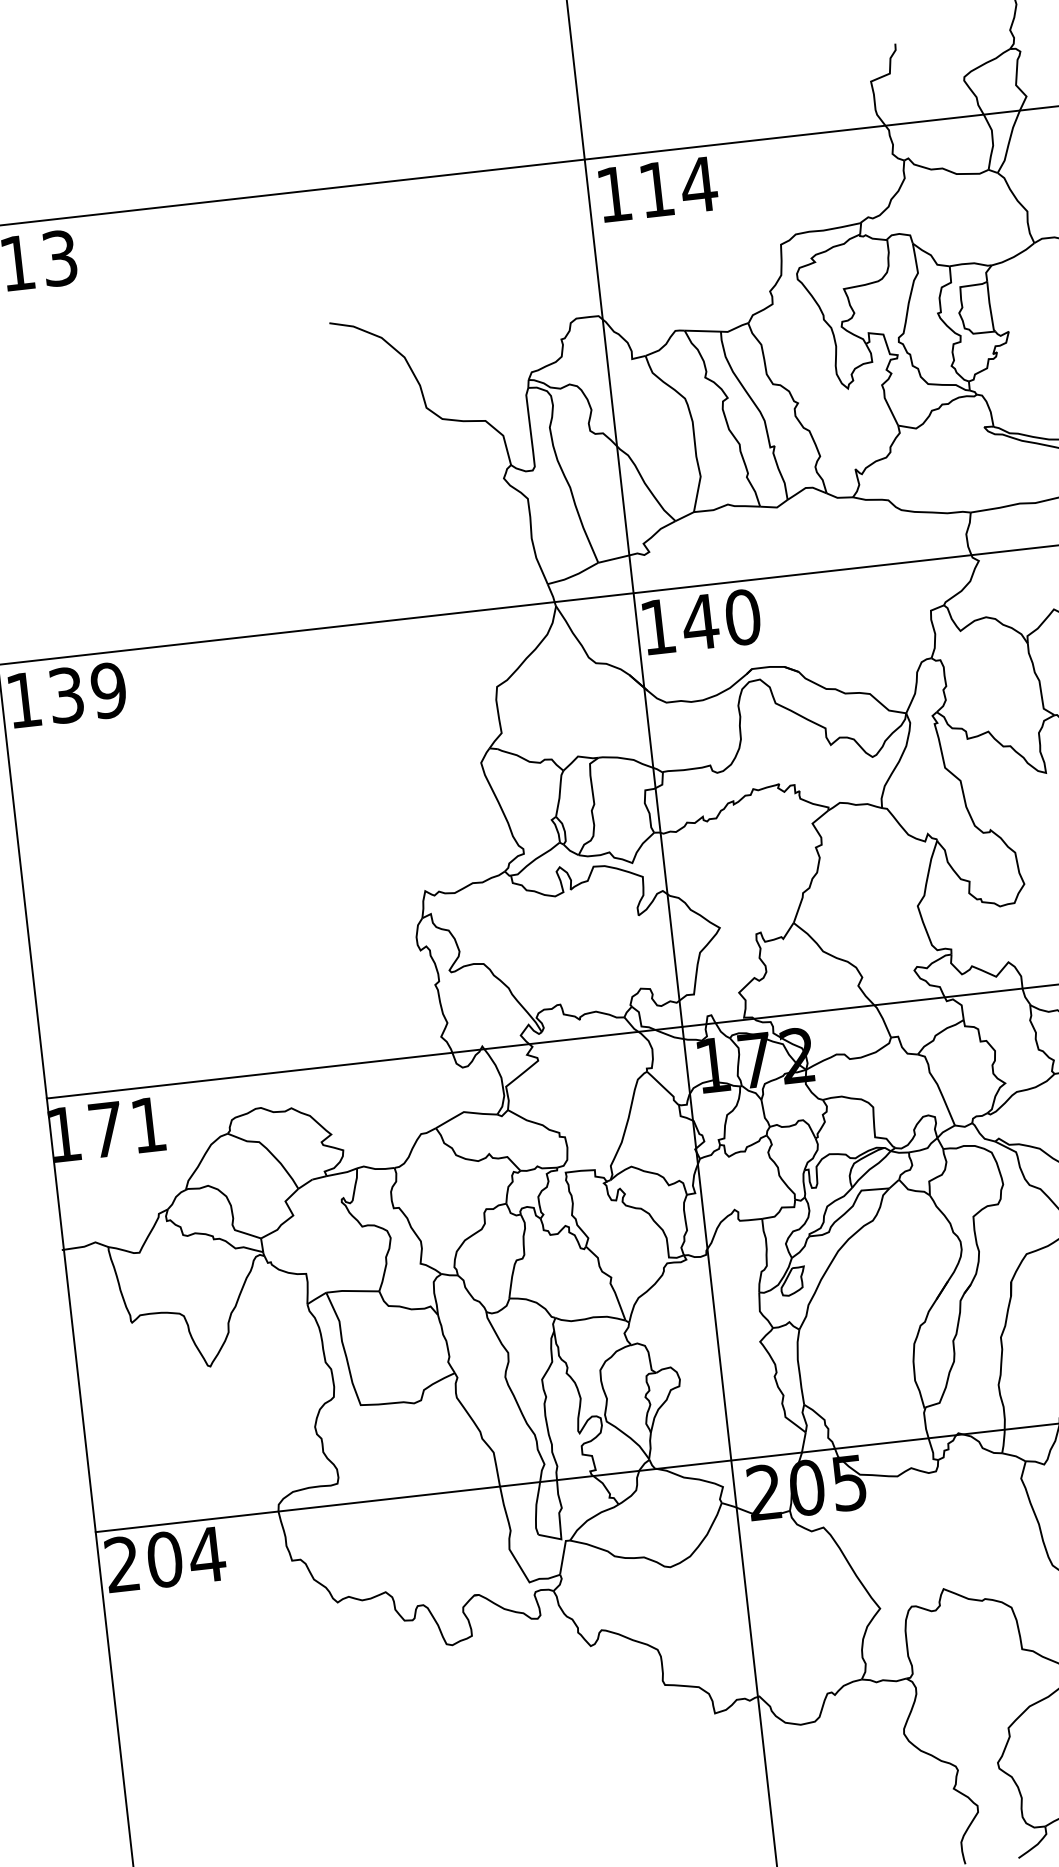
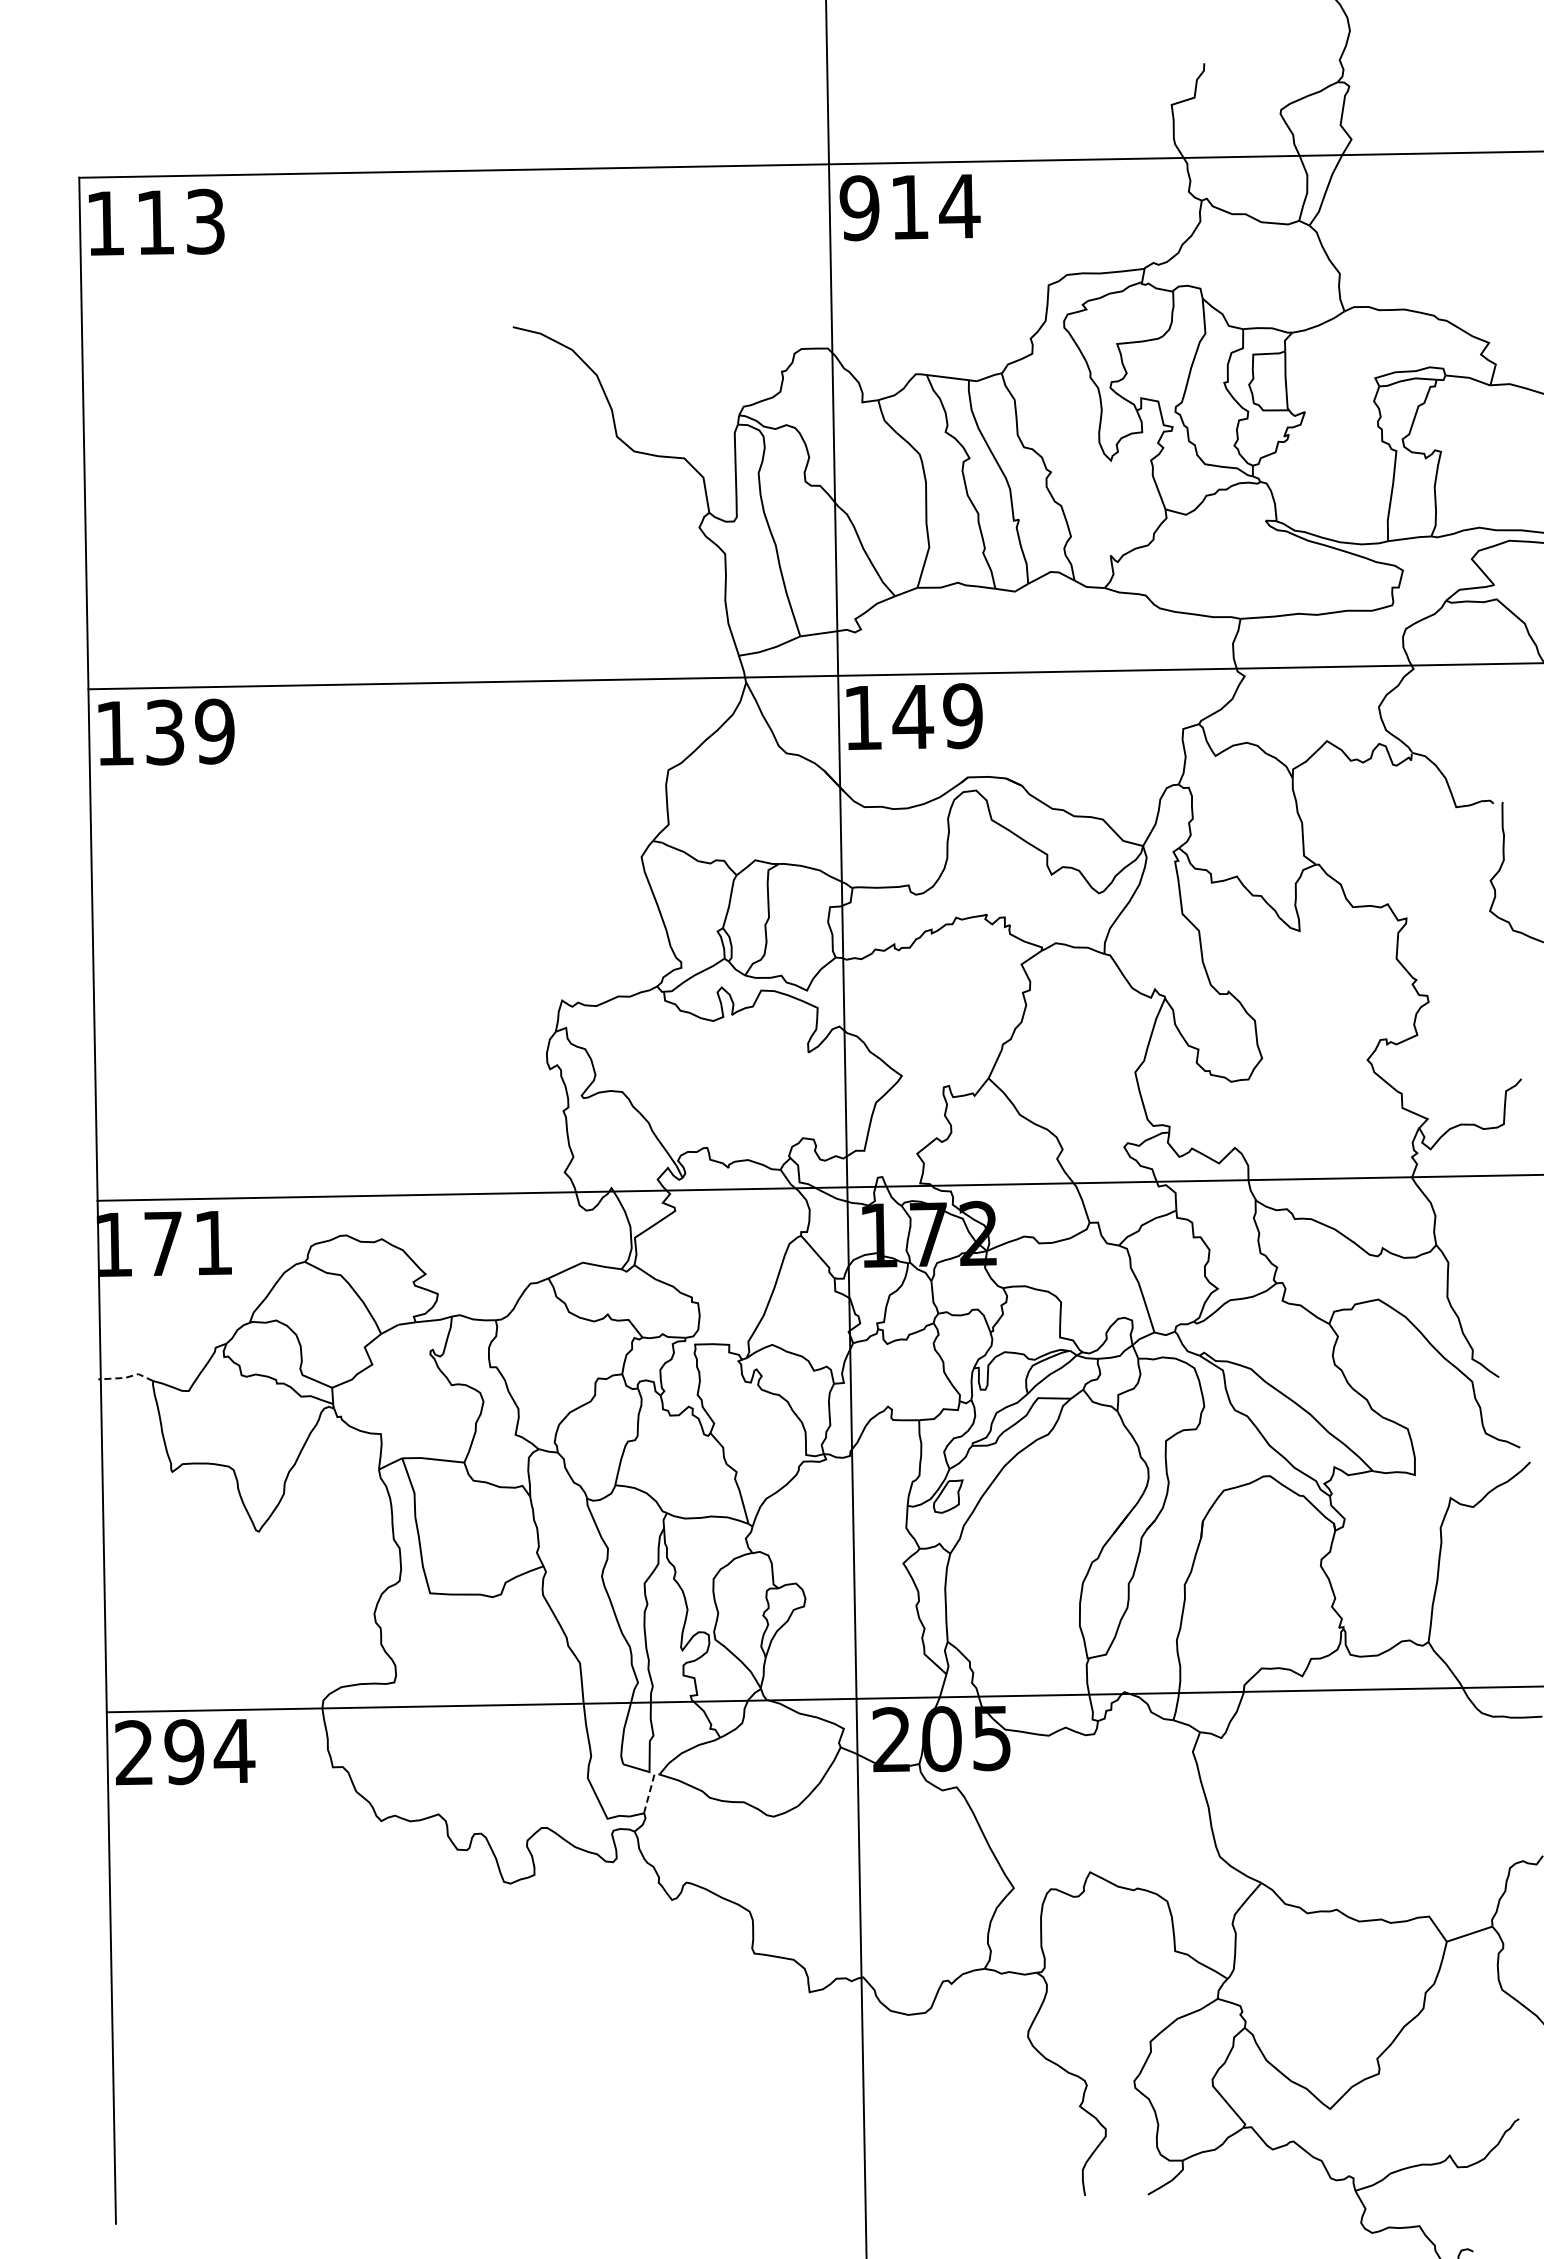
text: (614, 194) -> (859, 208), 114 -> 914
text: (743, 617) -> (963, 716), 140 -> 149
line: (85, 1246) -> (126, 1377), solid -> dashed
line: (563, 1554) -> (650, 1790), solid -> dashed
text: (164, 1560) -> (184, 1752), 204 -> 294

